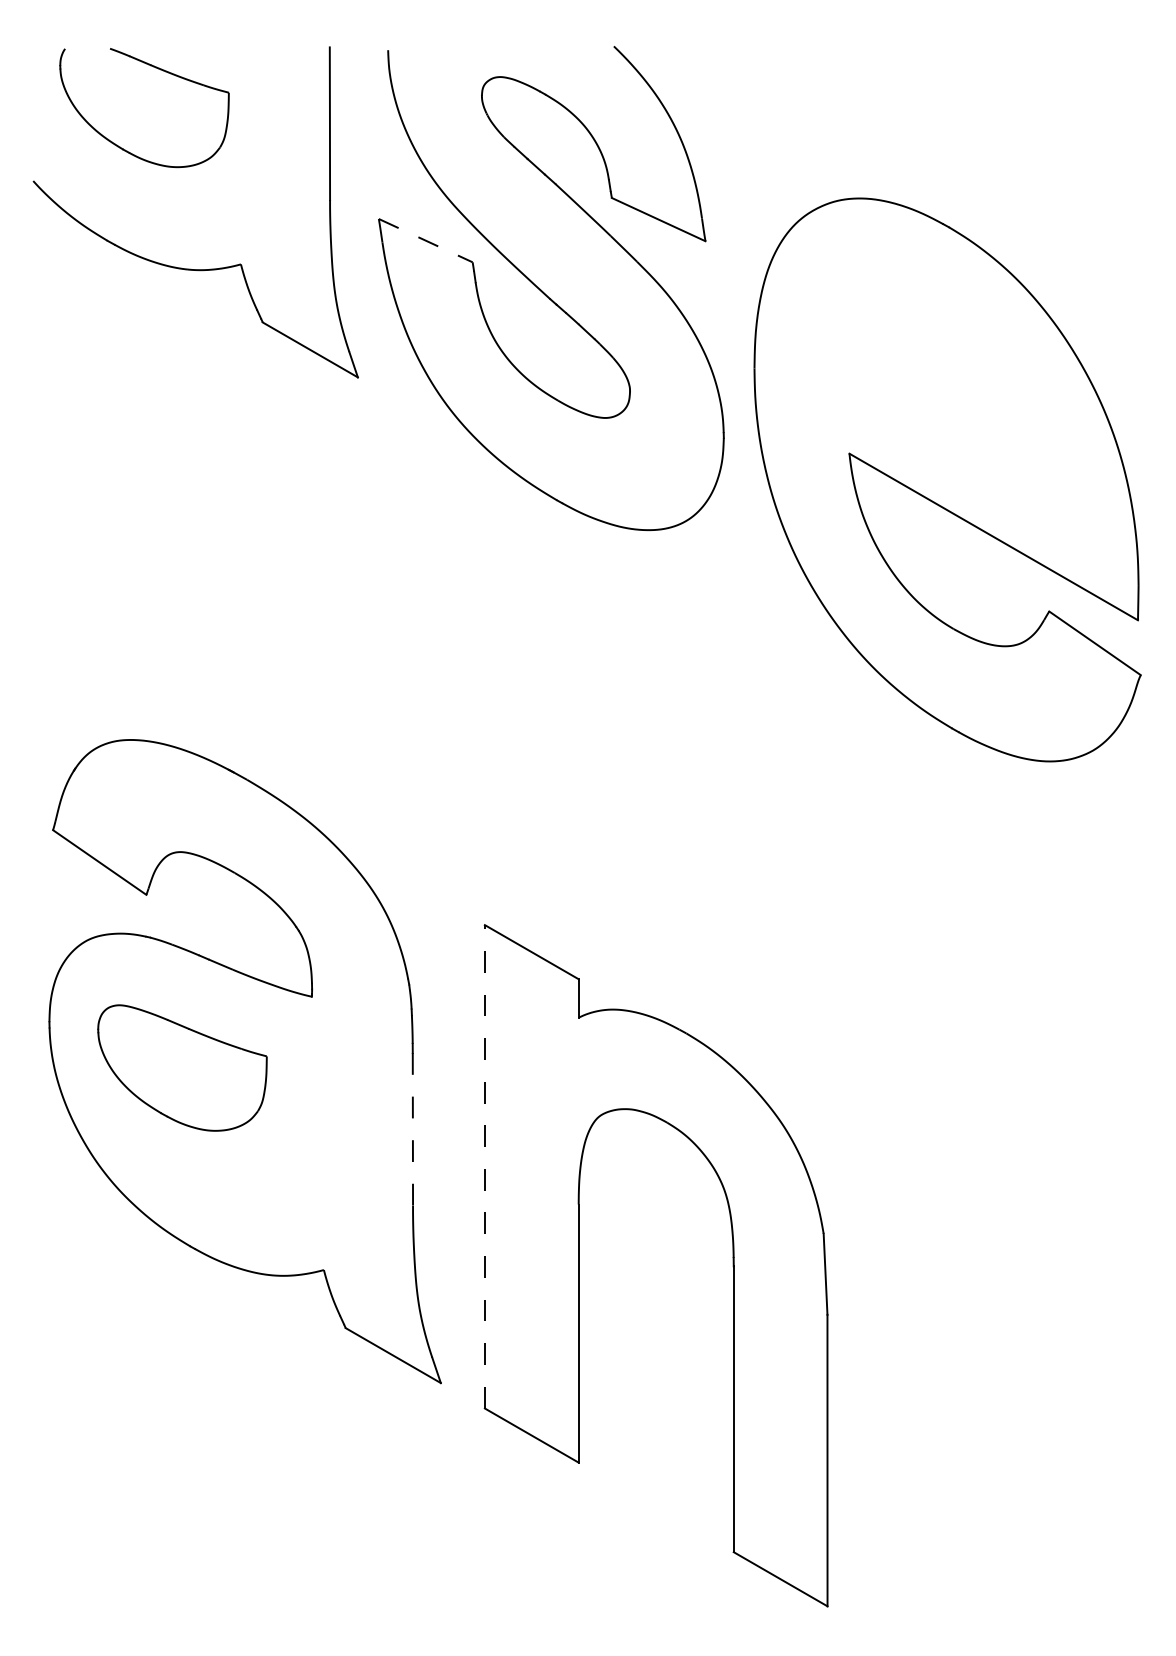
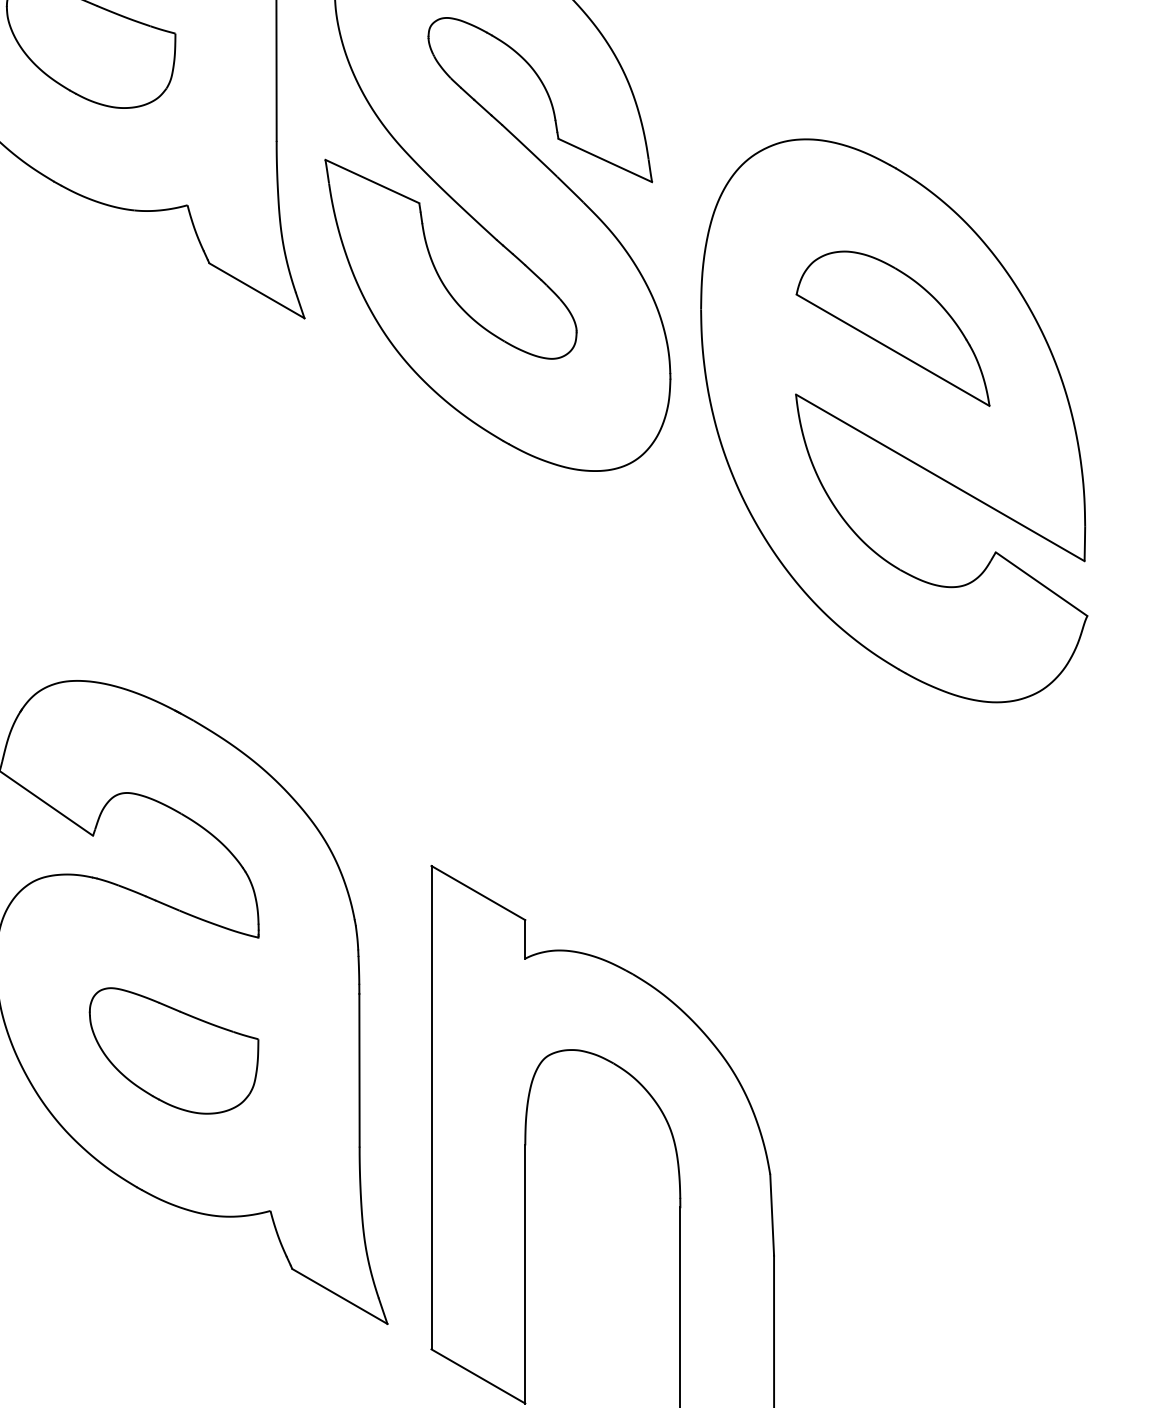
line: (425, 240) -> (372, 181), dashed -> solid
part: (946, 387) -> (893, 328), added
part: (182, 1067) -> (174, 1050), moved
line: (412, 1129) -> (359, 1070), dashed -> solid
line: (484, 1166) -> (431, 1107), dashed -> solid

